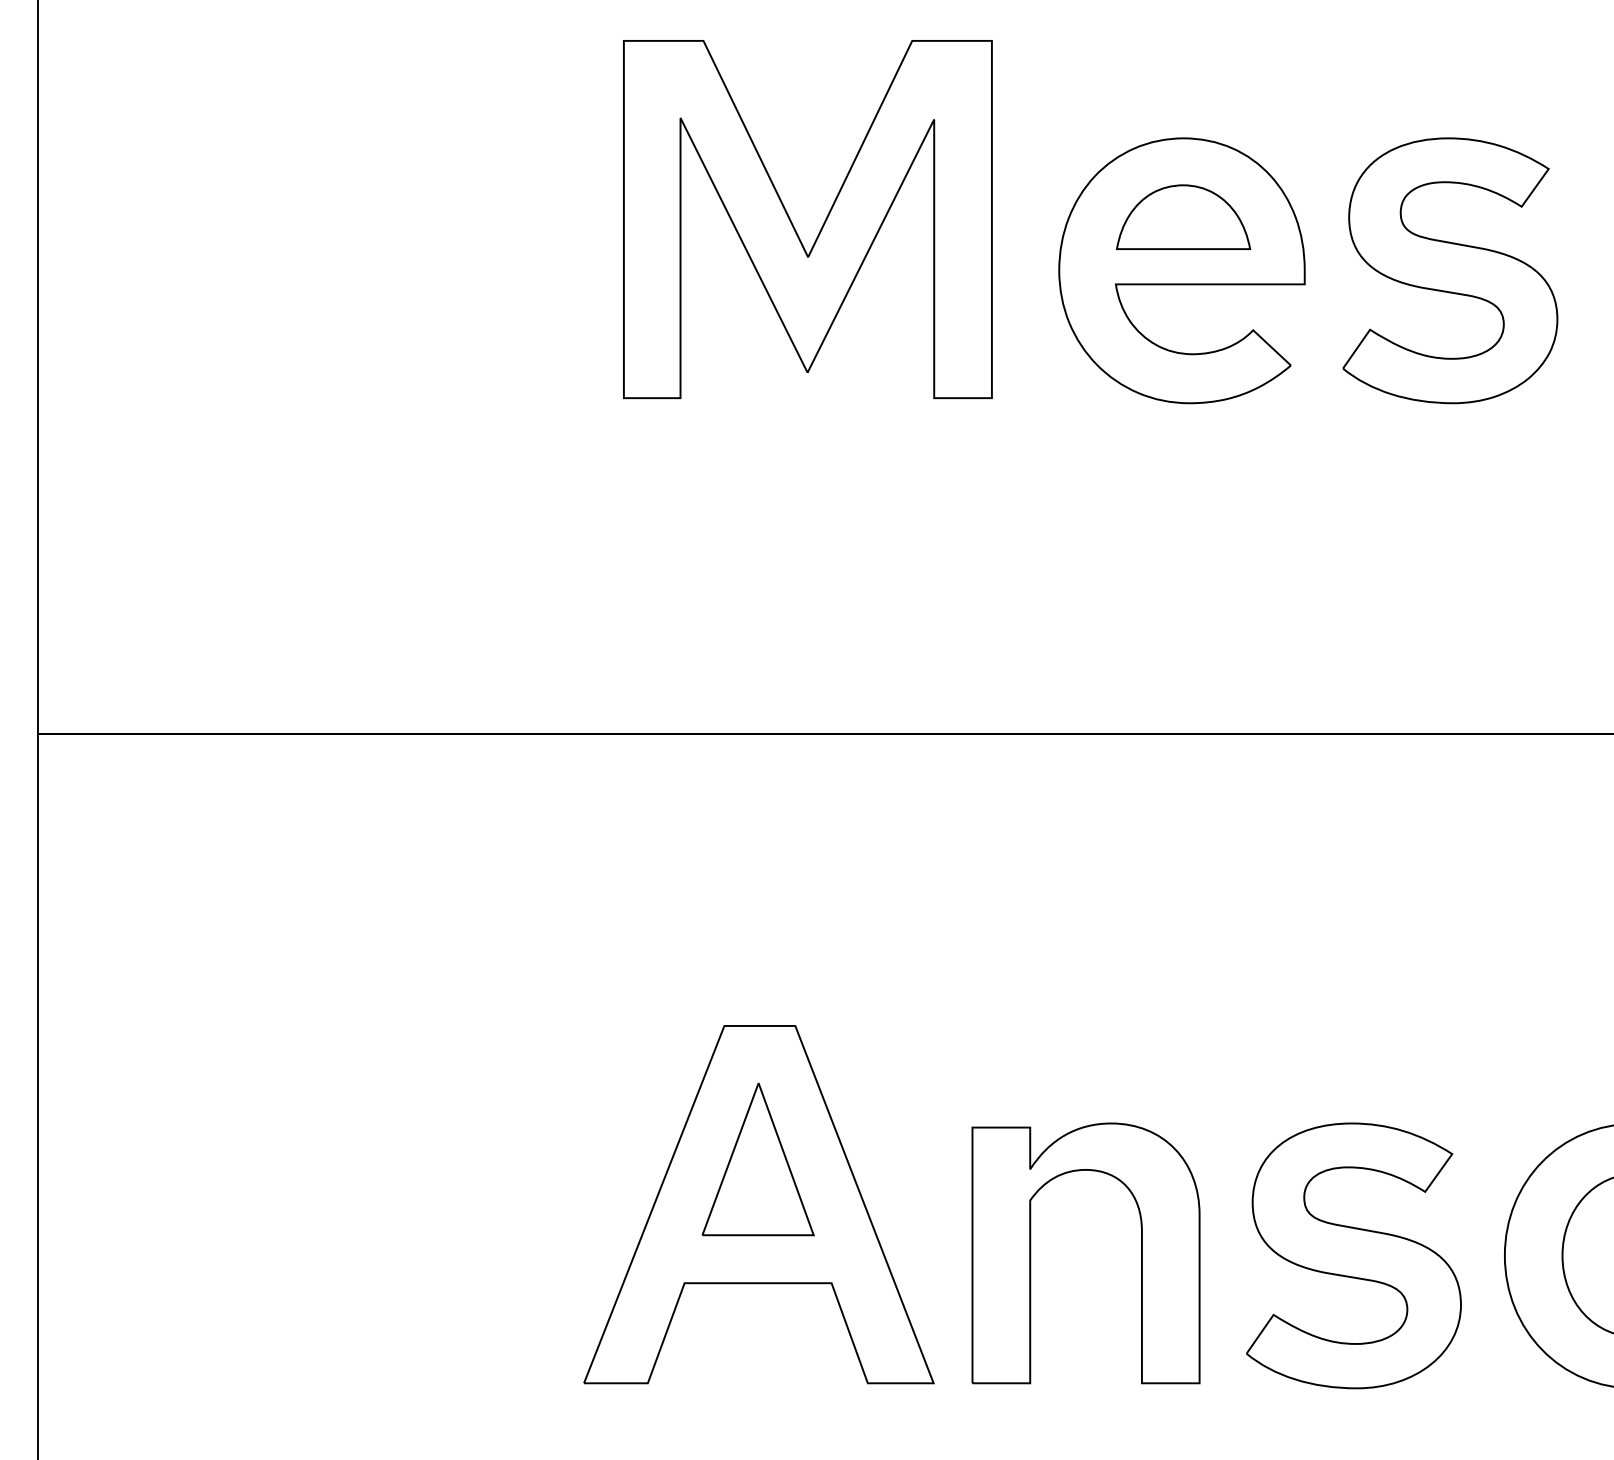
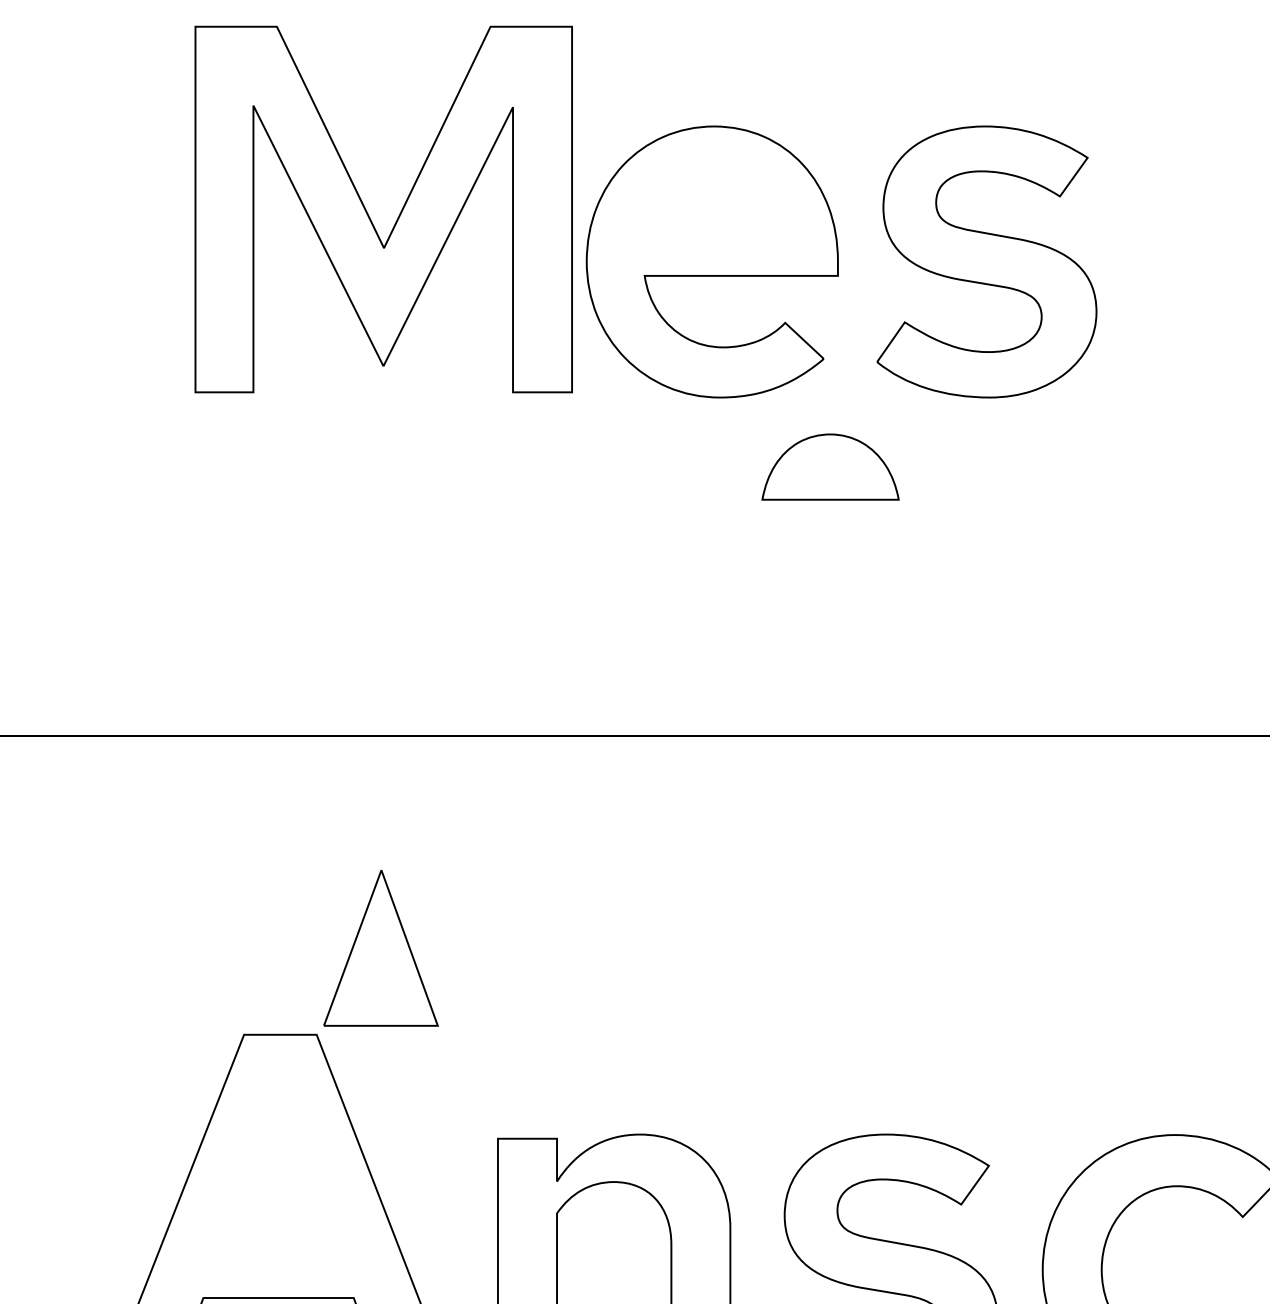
part: (1183, 216) -> (830, 466), moved
part: (794, 226) -> (370, 216), moved
part: (757, 1159) -> (380, 948), moved

